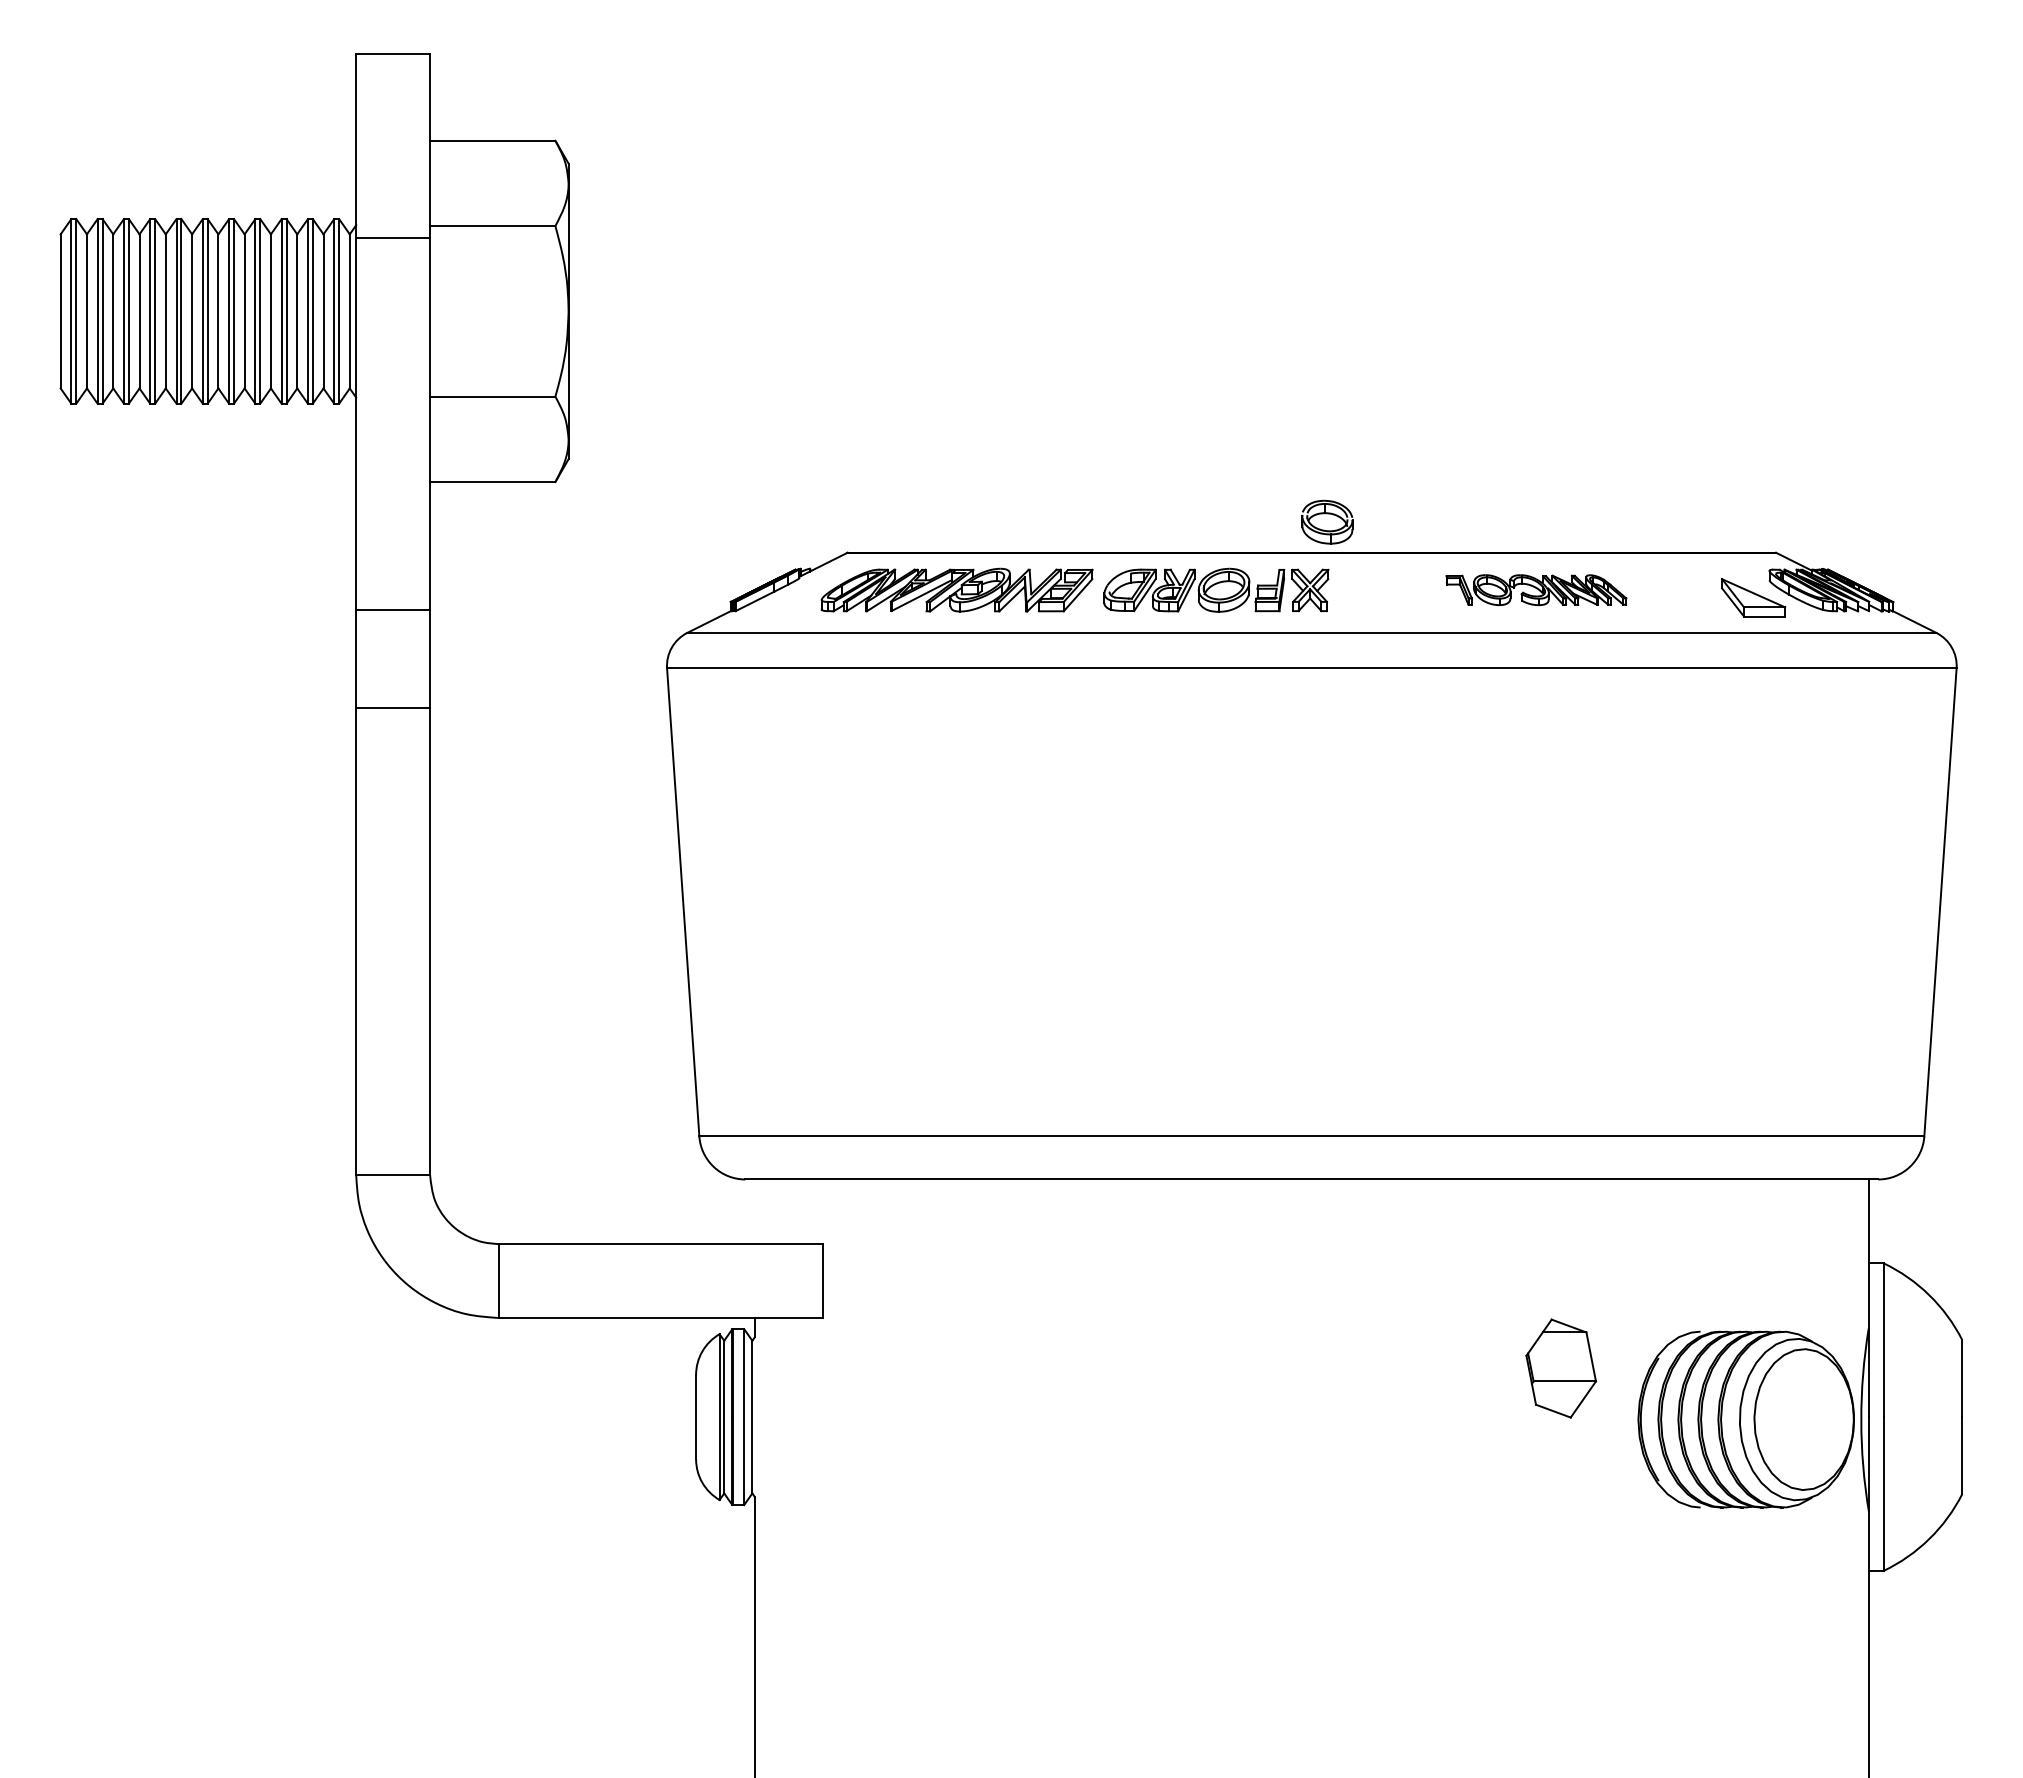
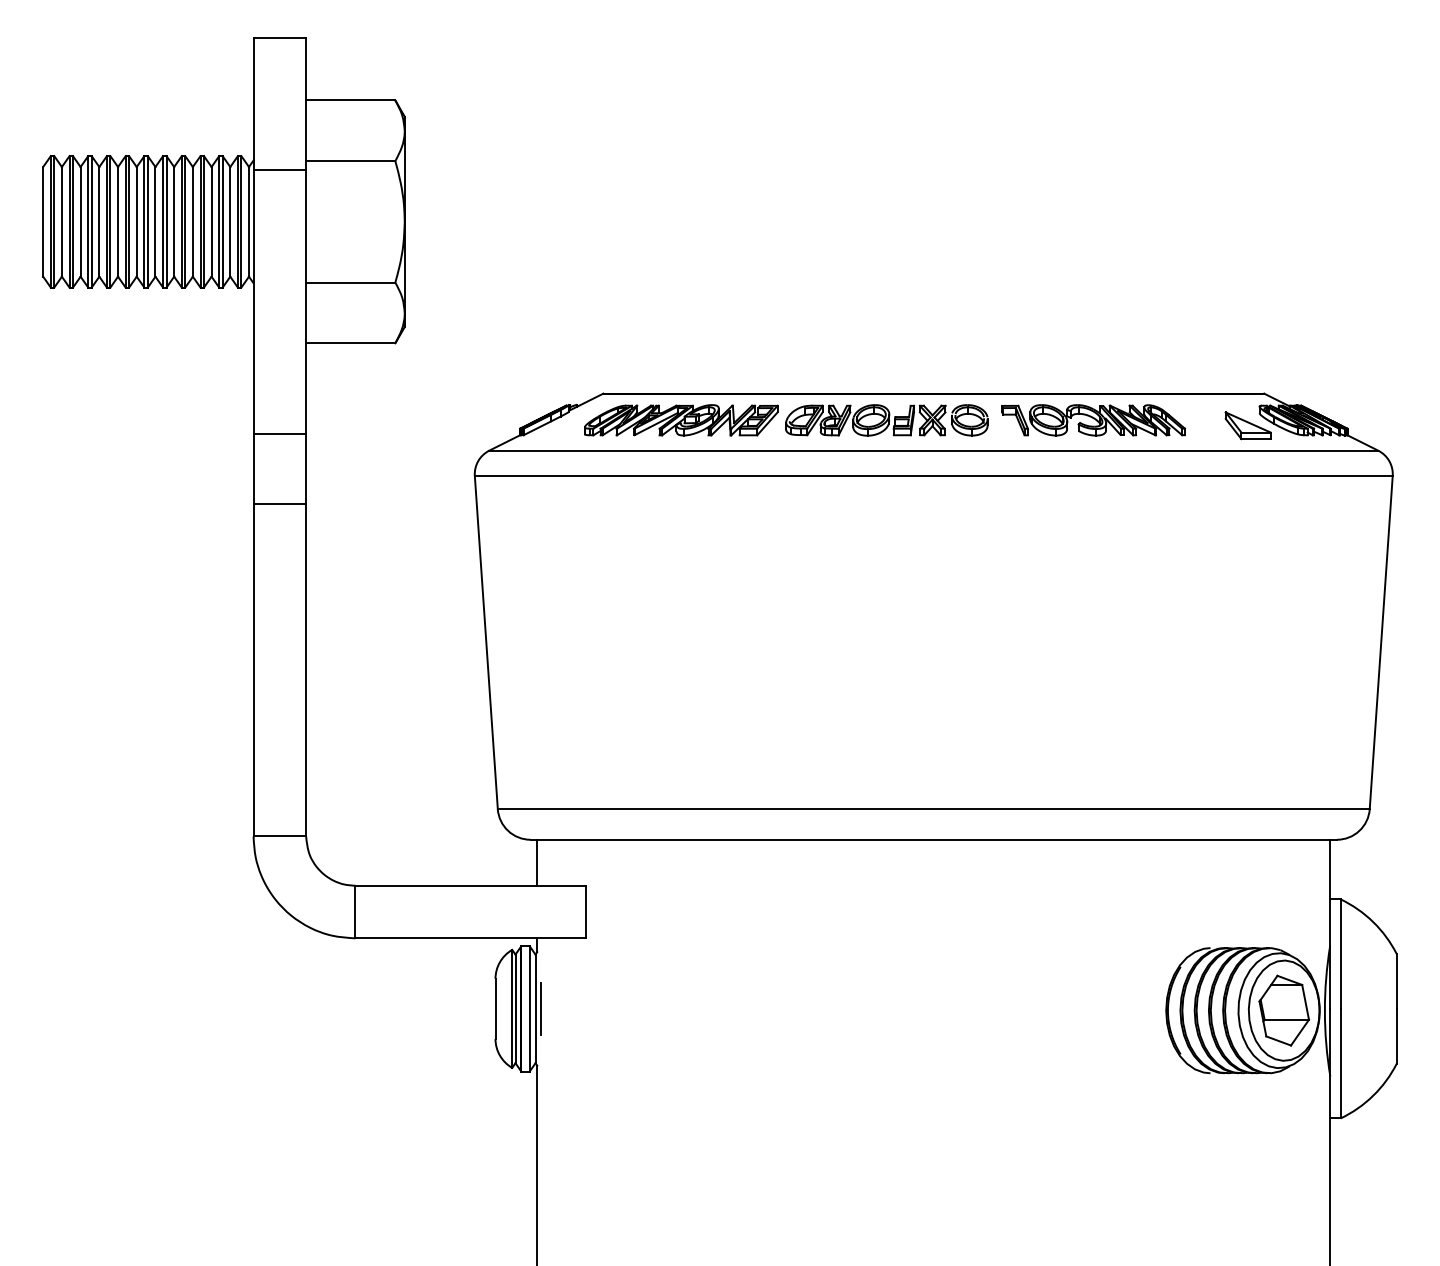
part: (1327, 521) -> (969, 419), moved
part: (1536, 589) -> (1093, 419), size x1.43
line: (754, 1211) -> (537, 862), added
part: (1561, 1368) -> (1284, 1010), moved
line: (760, 1416) -> (541, 1008), added

